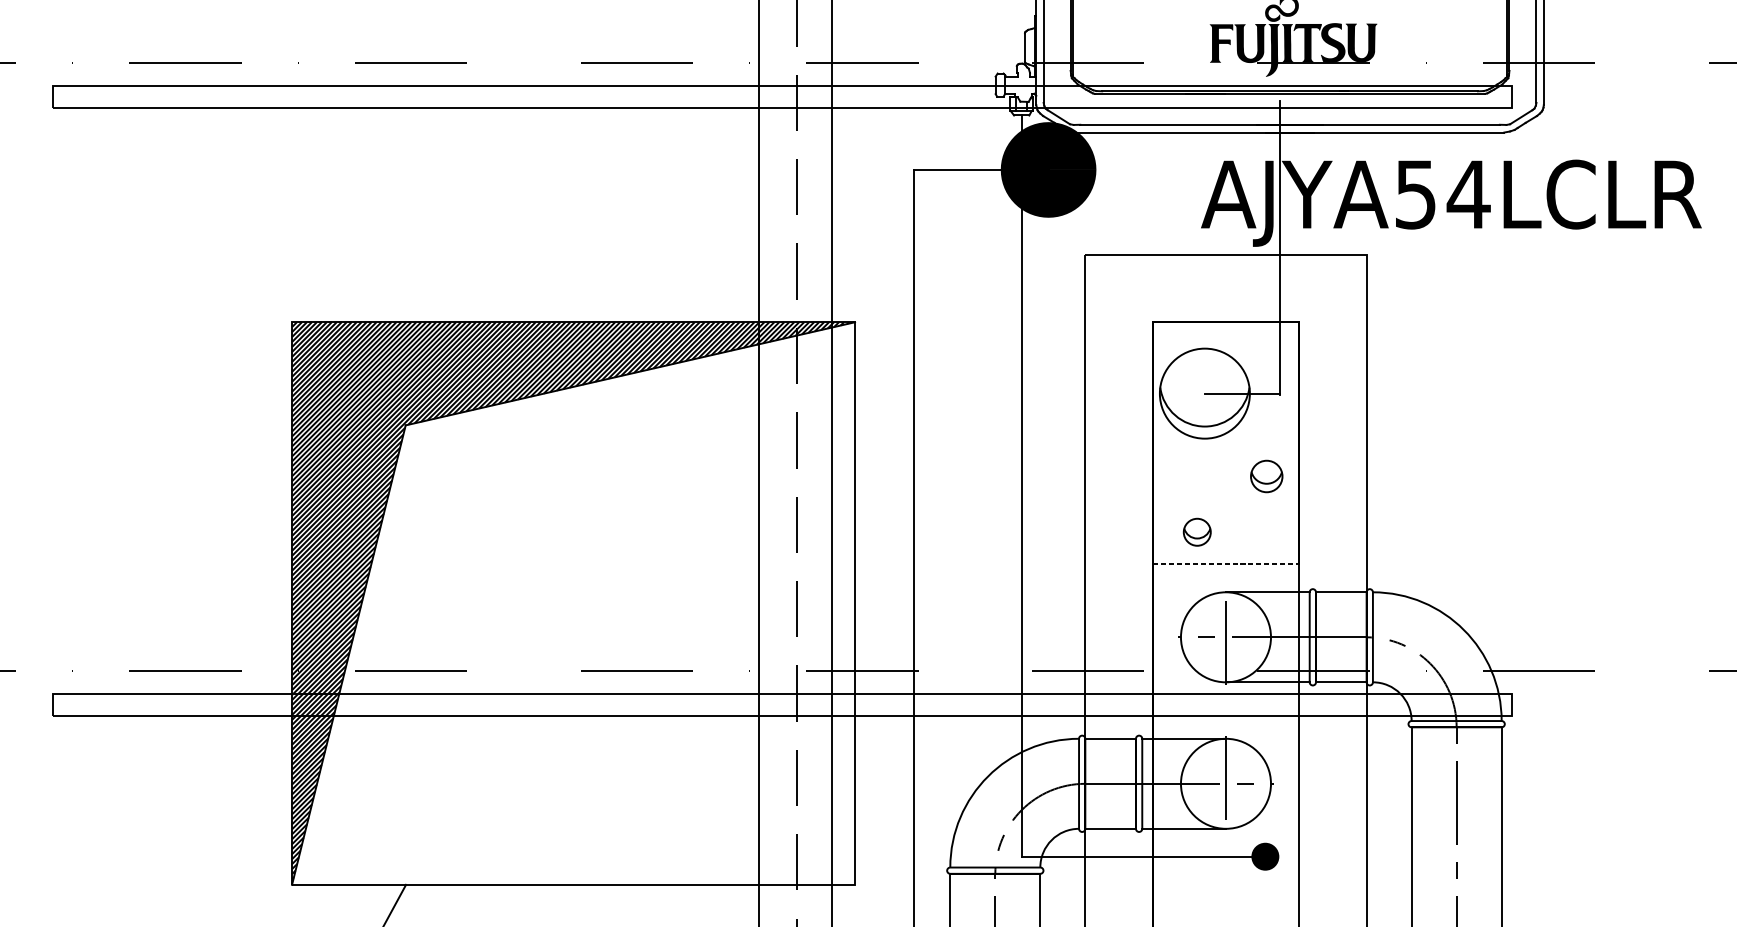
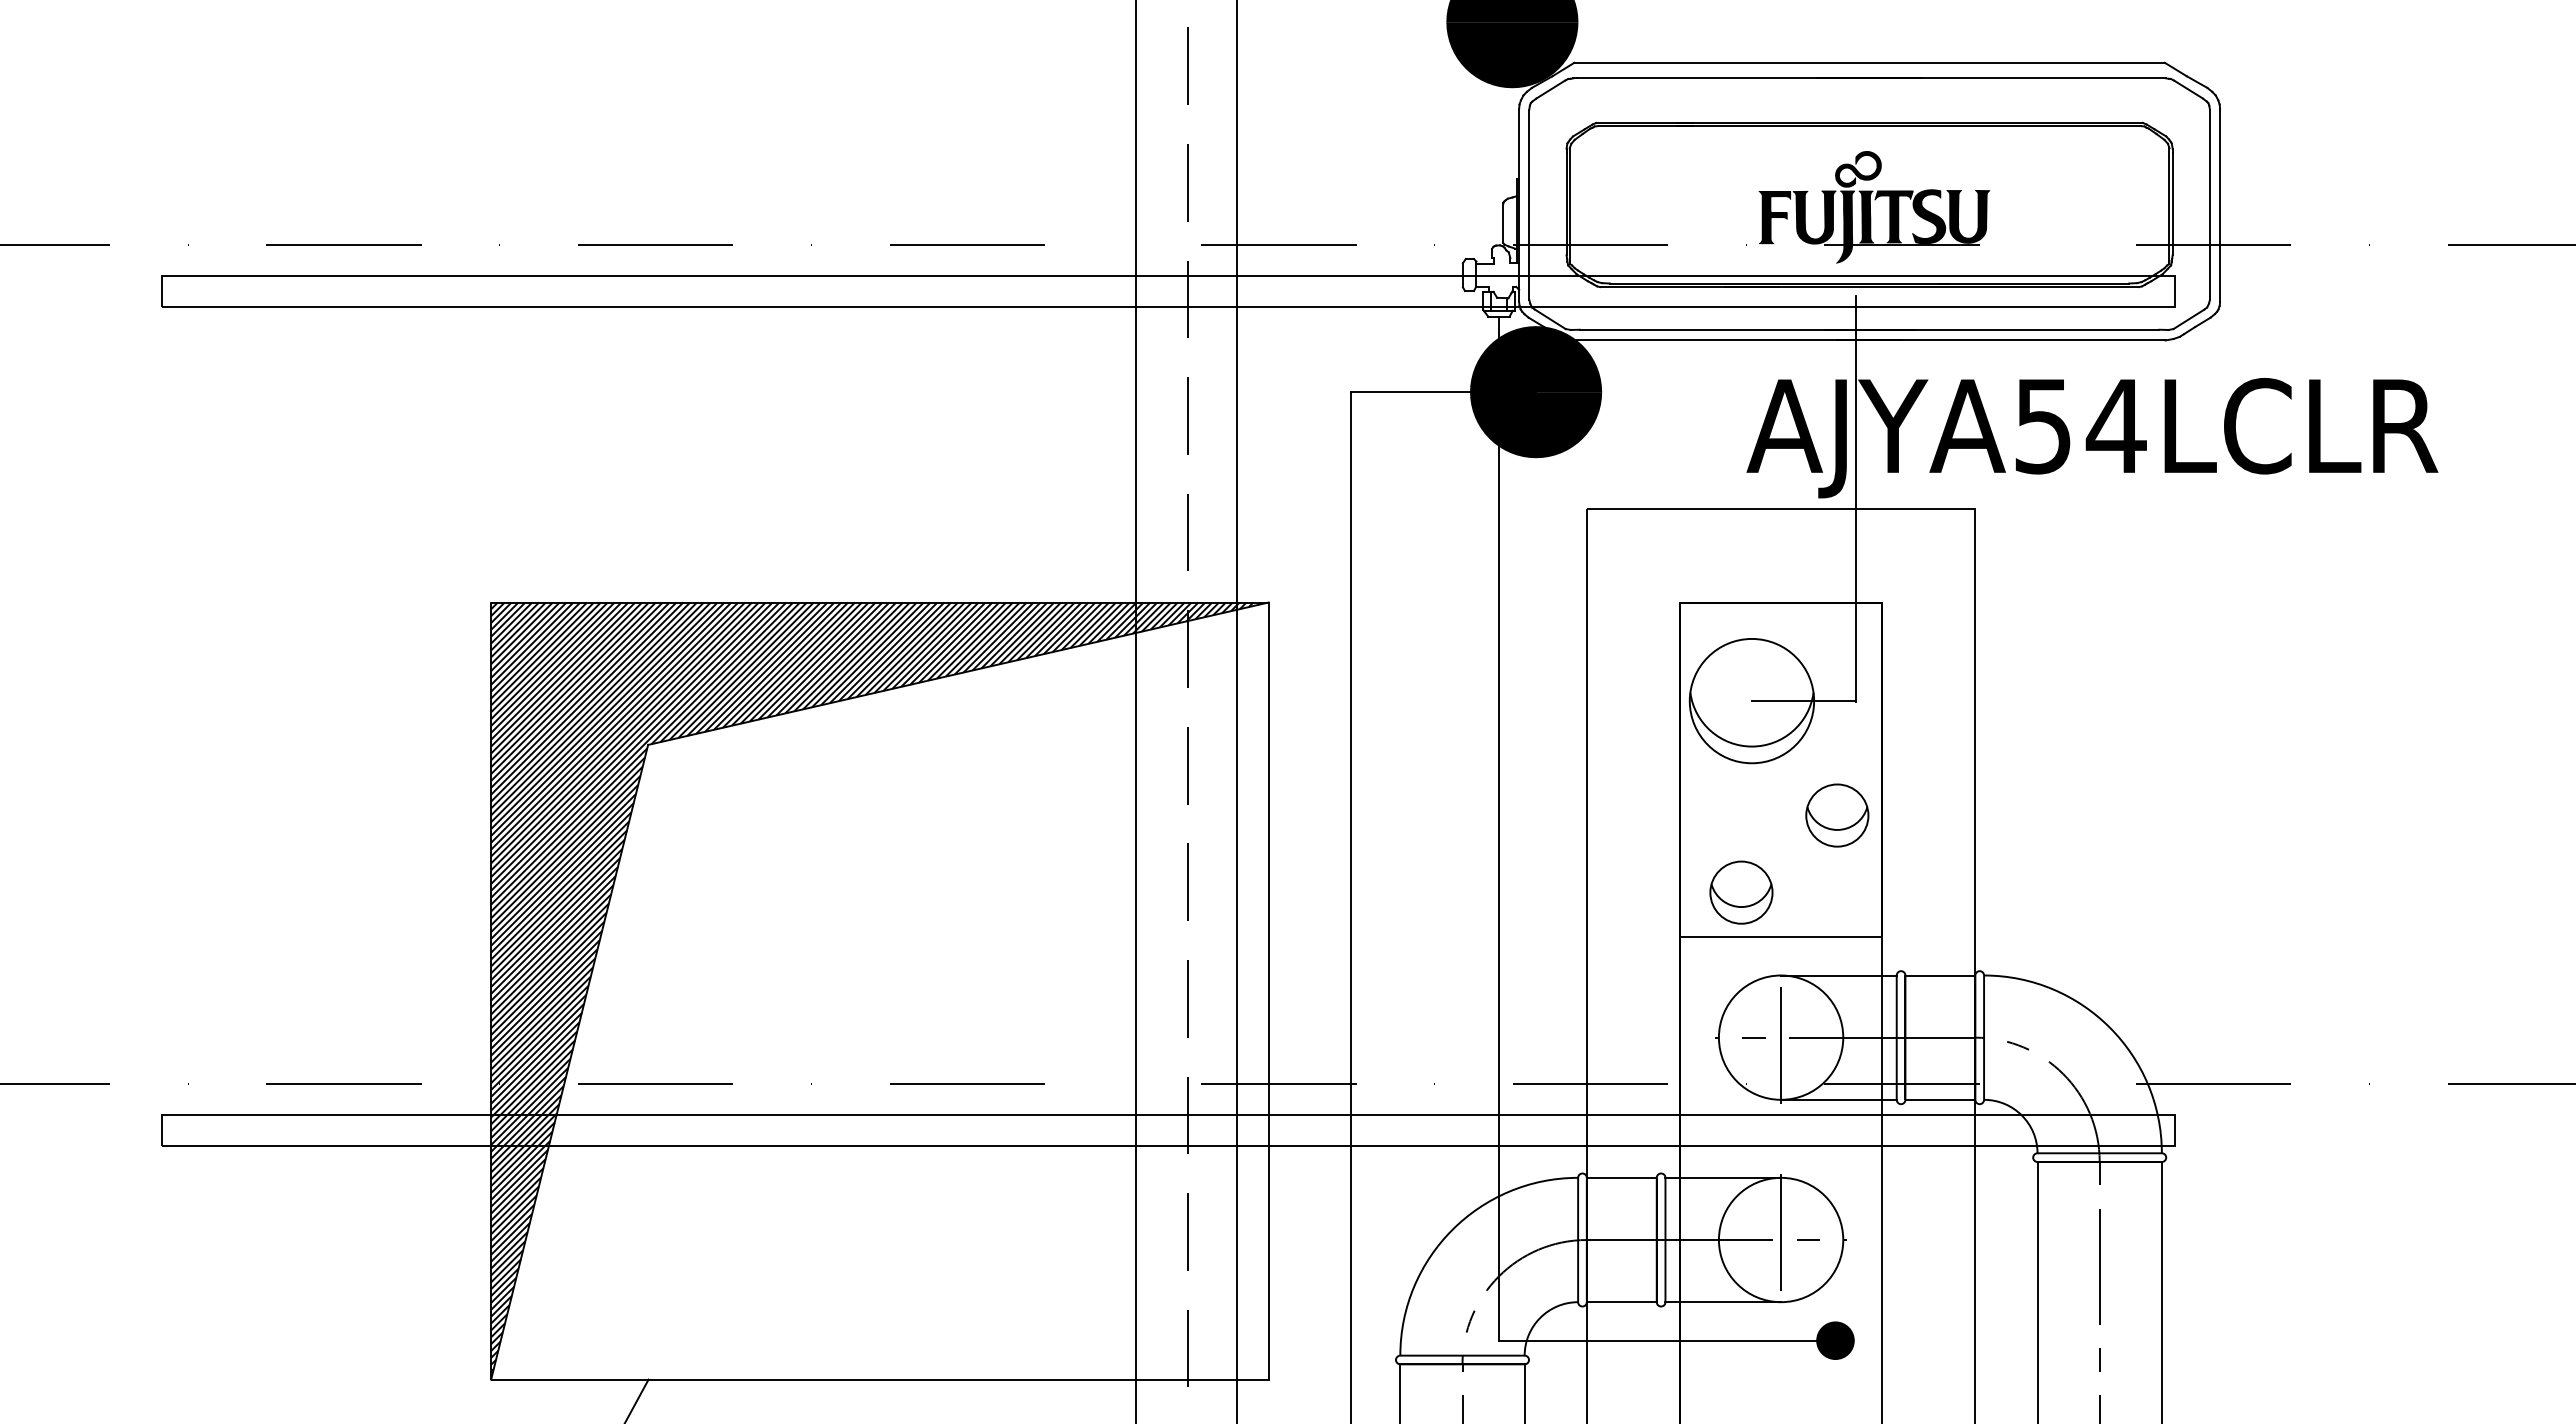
part: (1266, 476) -> (1837, 815), size x1.43
part: (1197, 532) -> (1741, 892), size x1.67
line: (1226, 564) -> (1781, 936), dashed -> solid

